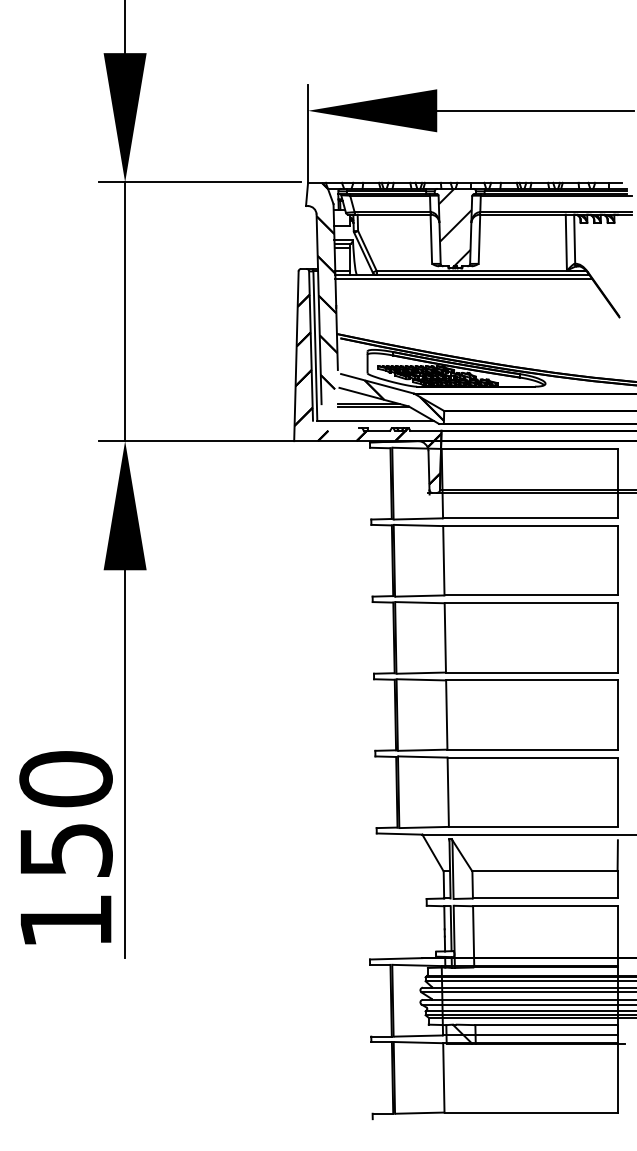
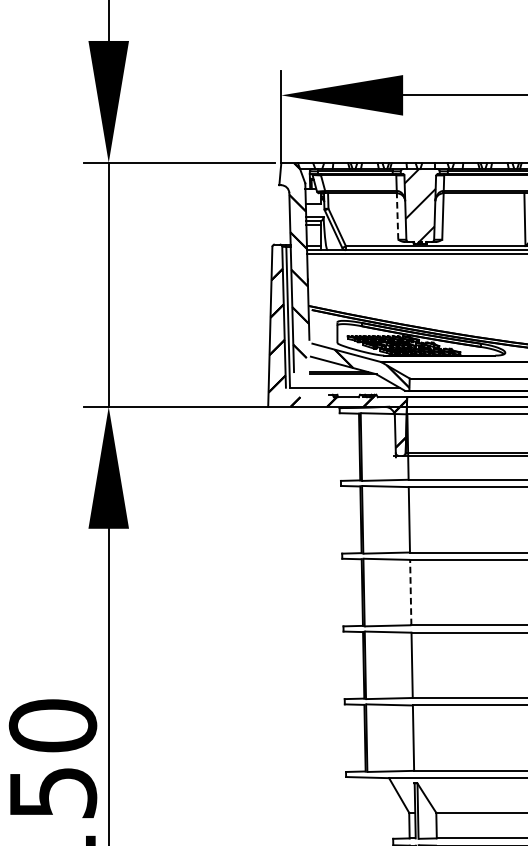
line: (431, 239) -> (397, 216), solid -> dashed
line: (445, 637) -> (410, 592), solid -> dashed

